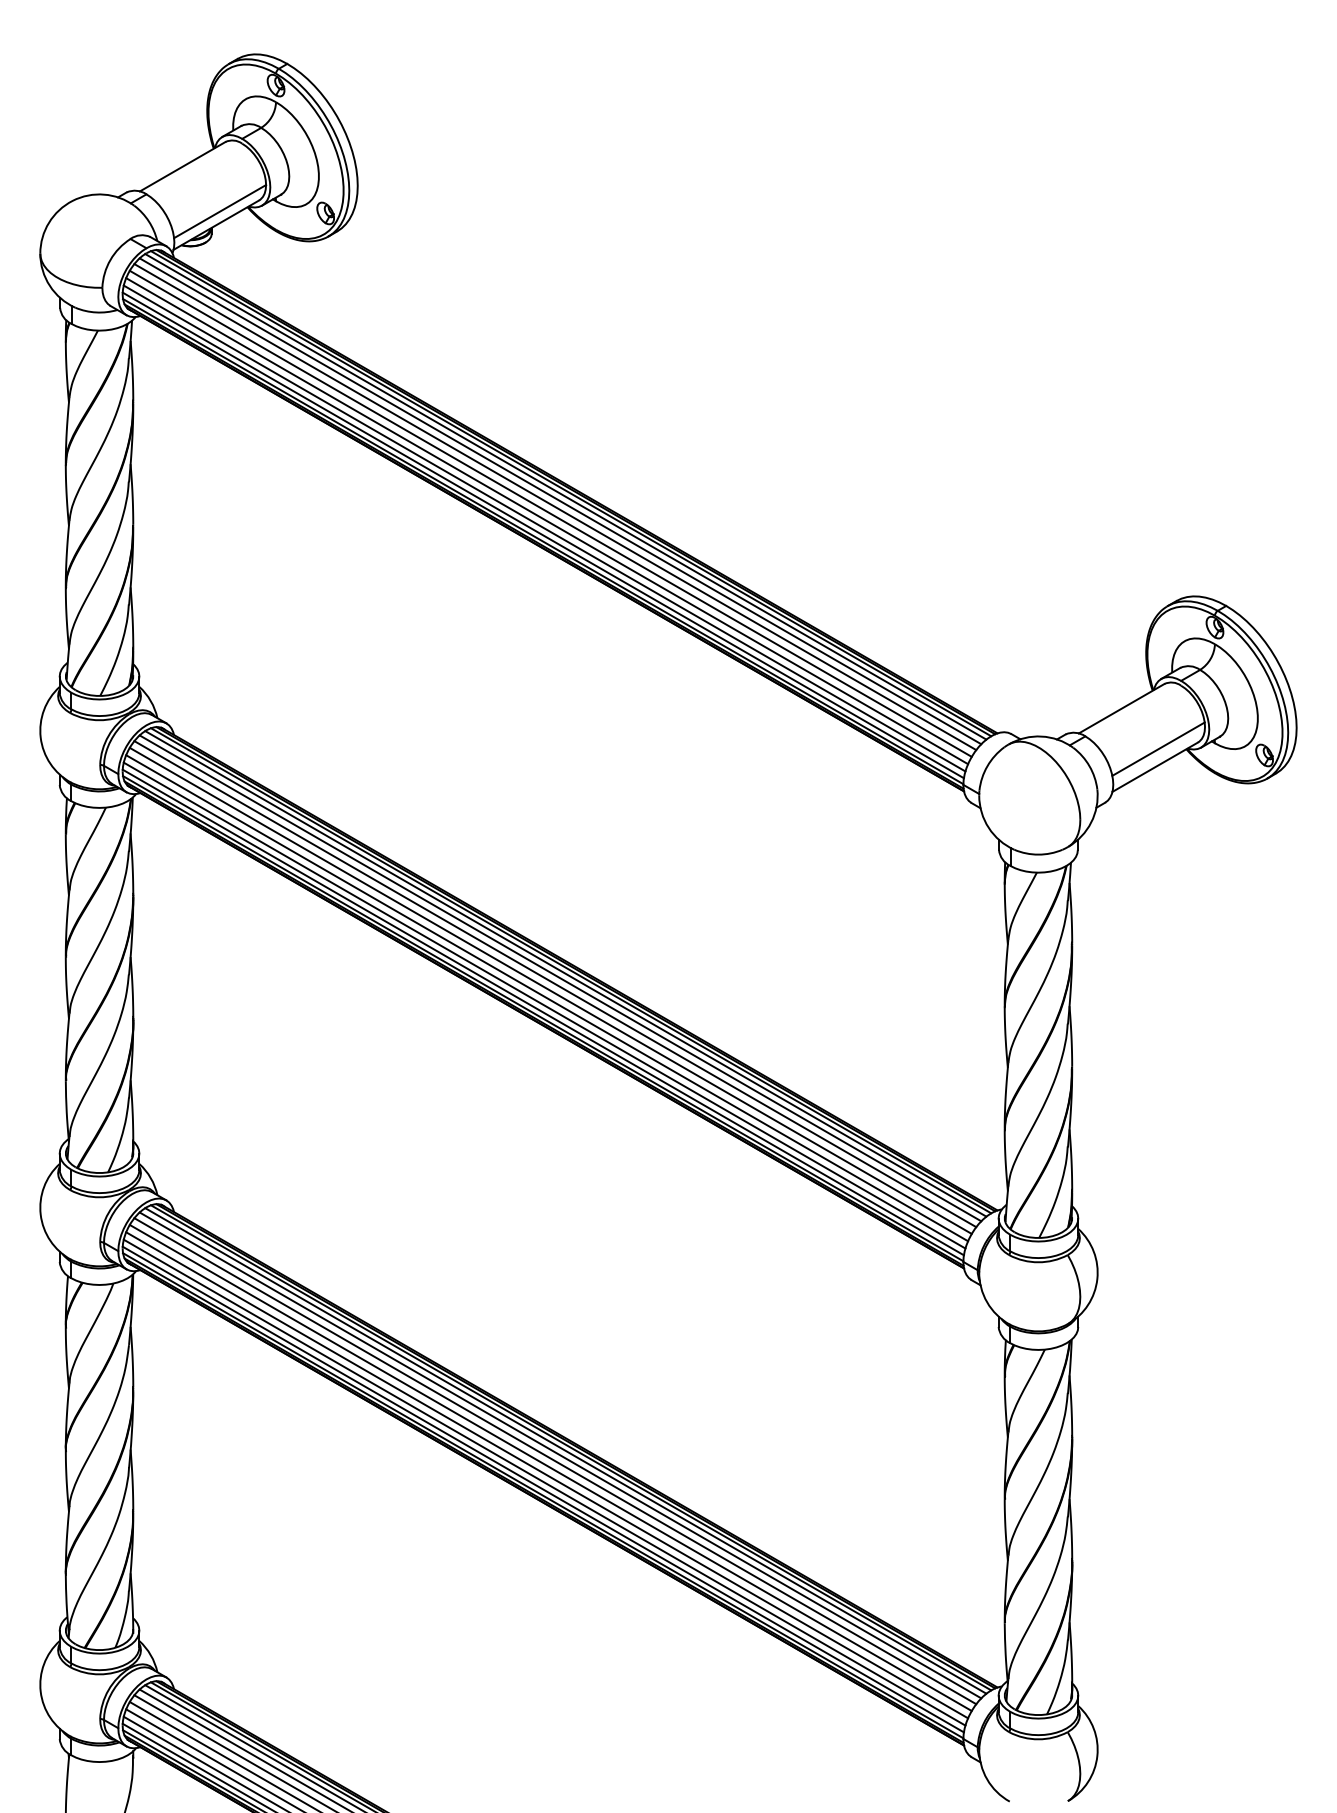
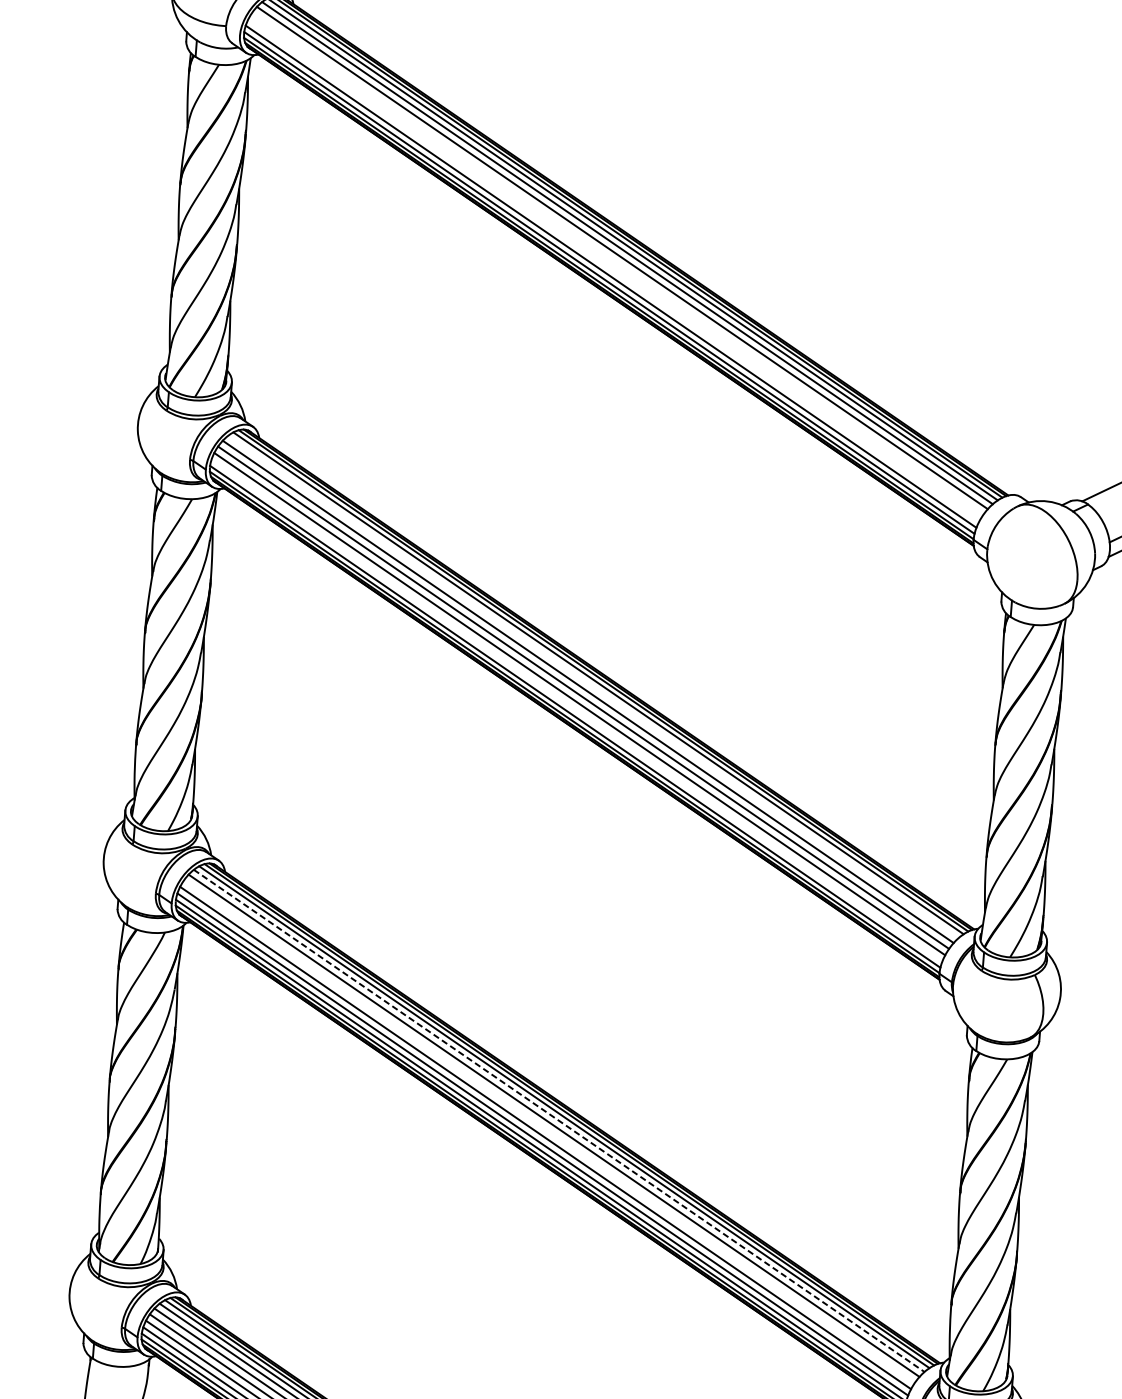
line: (550, 513) -> (617, 263), removed
line: (547, 521) -> (614, 270), removed
line: (560, 978) -> (593, 687), removed
line: (544, 1005) -> (576, 710), removed
line: (560, 1455) -> (559, 1120), solid -> dashed
line: (550, 1467) -> (549, 1131), removed

